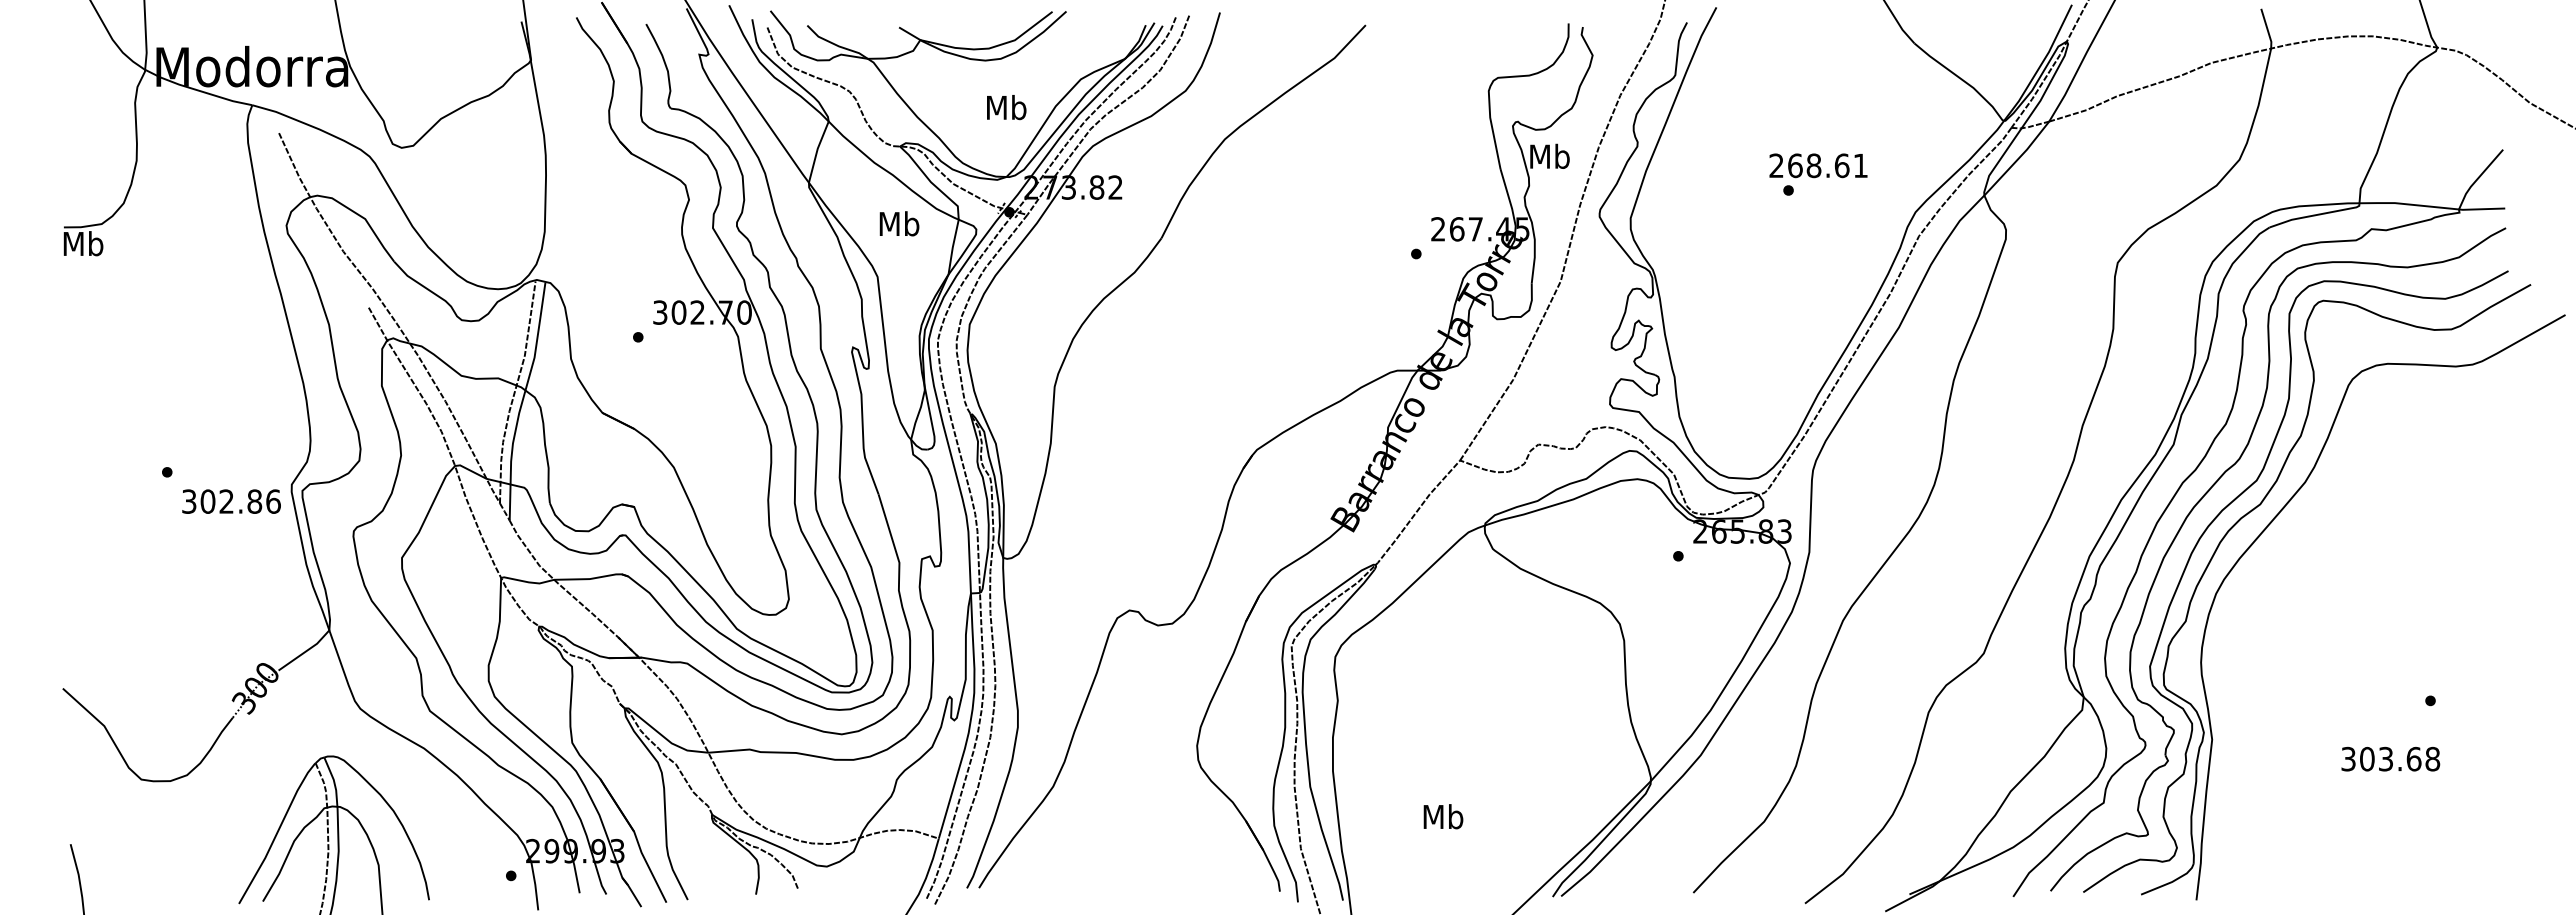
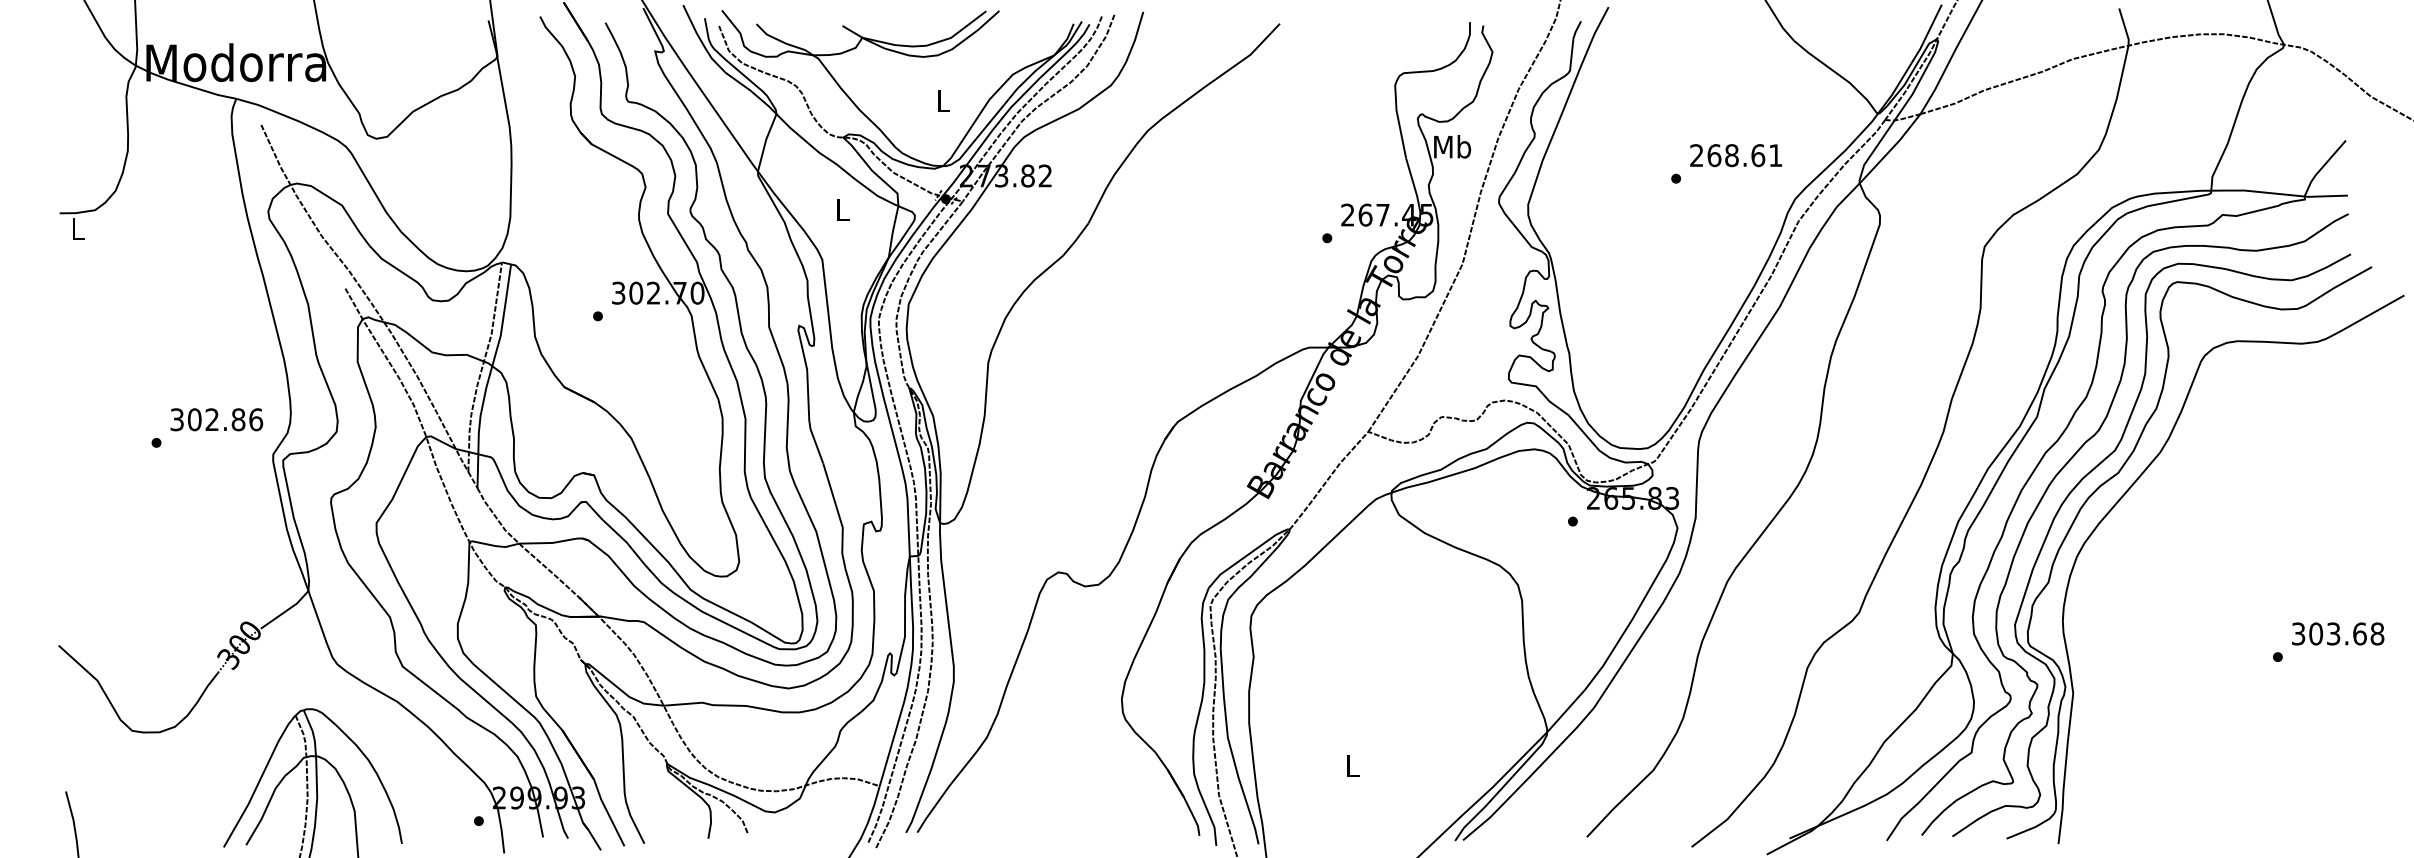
text: (1006, 107) -> (943, 100), Mb -> L
text: (1818, 165) -> (1736, 155), moved
text: (899, 223) -> (842, 209), Mb -> L
text: (83, 243) -> (78, 228), Mb -> L
text: (231, 501) -> (216, 419), moved
text: (2390, 758) -> (2337, 633), moved
text: (1443, 816) -> (1352, 765), Mb -> L

